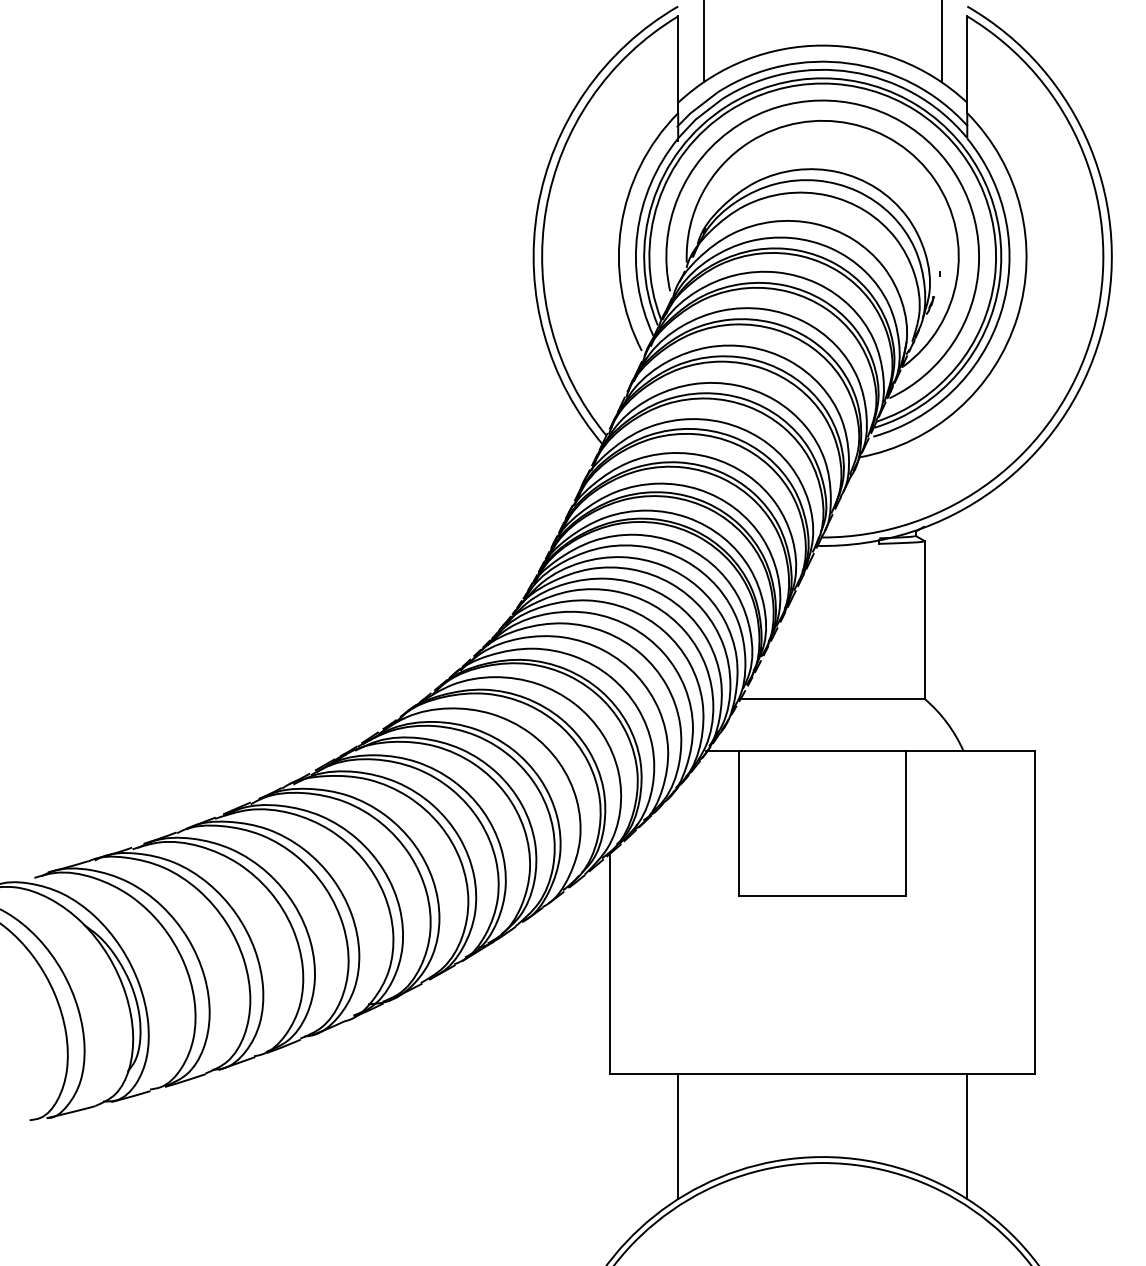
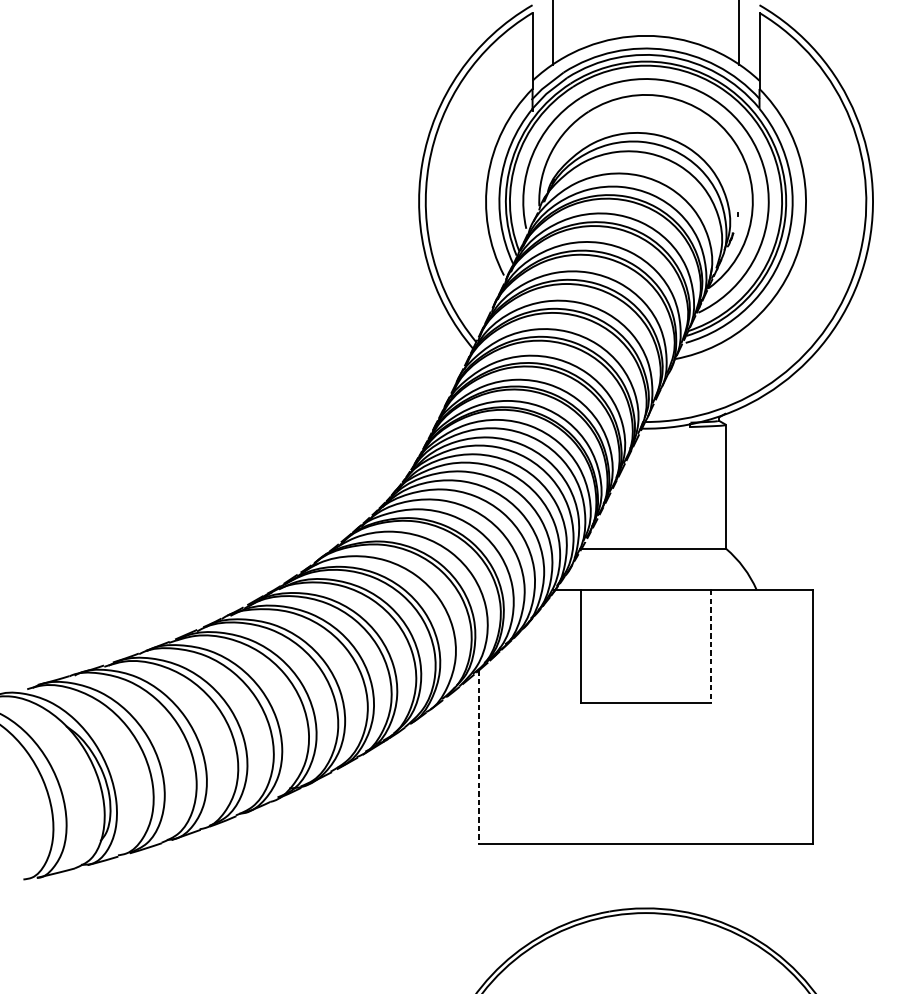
line: (906, 824) -> (711, 647), solid -> dashed
line: (610, 964) -> (479, 757), solid -> dashed
line: (678, 1136) -> (532, 892), removed
line: (967, 1136) -> (759, 892), removed

